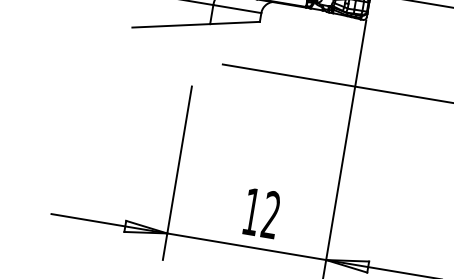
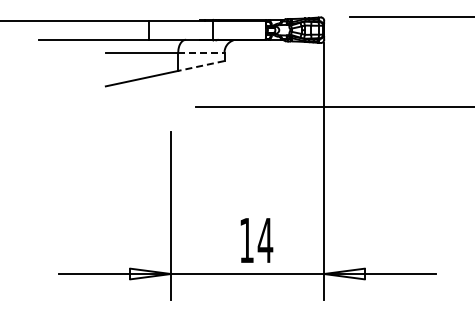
line: (237, 9) -> (201, 52), solid -> dashed
line: (235, 22) -> (201, 65), solid -> dashed
text: (271, 214) -> (265, 239), 12 -> 14

